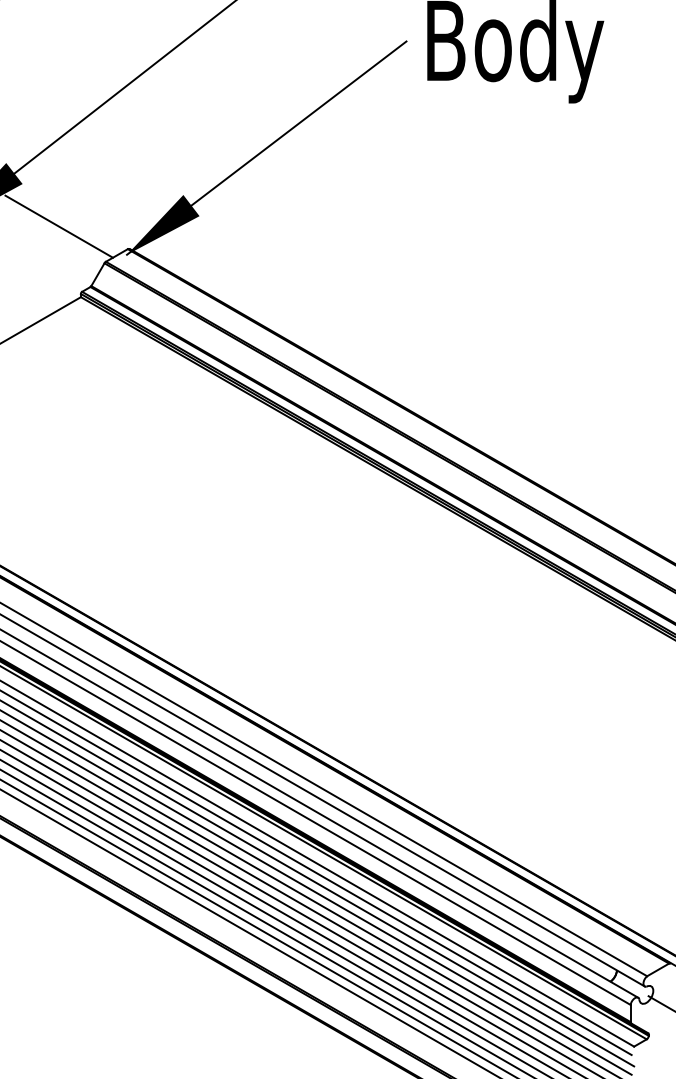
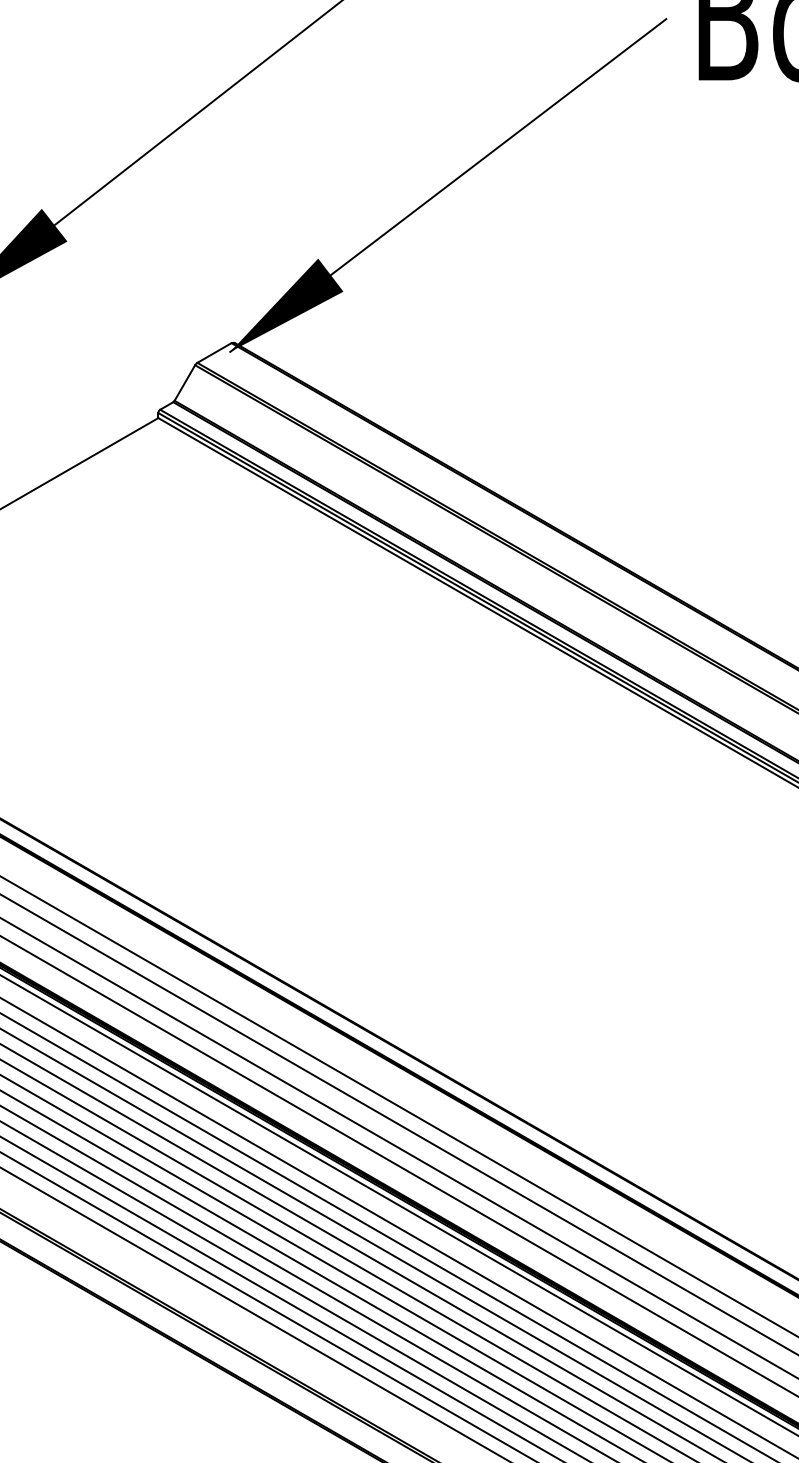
line: (58, 226) -> (123, 307), removed

